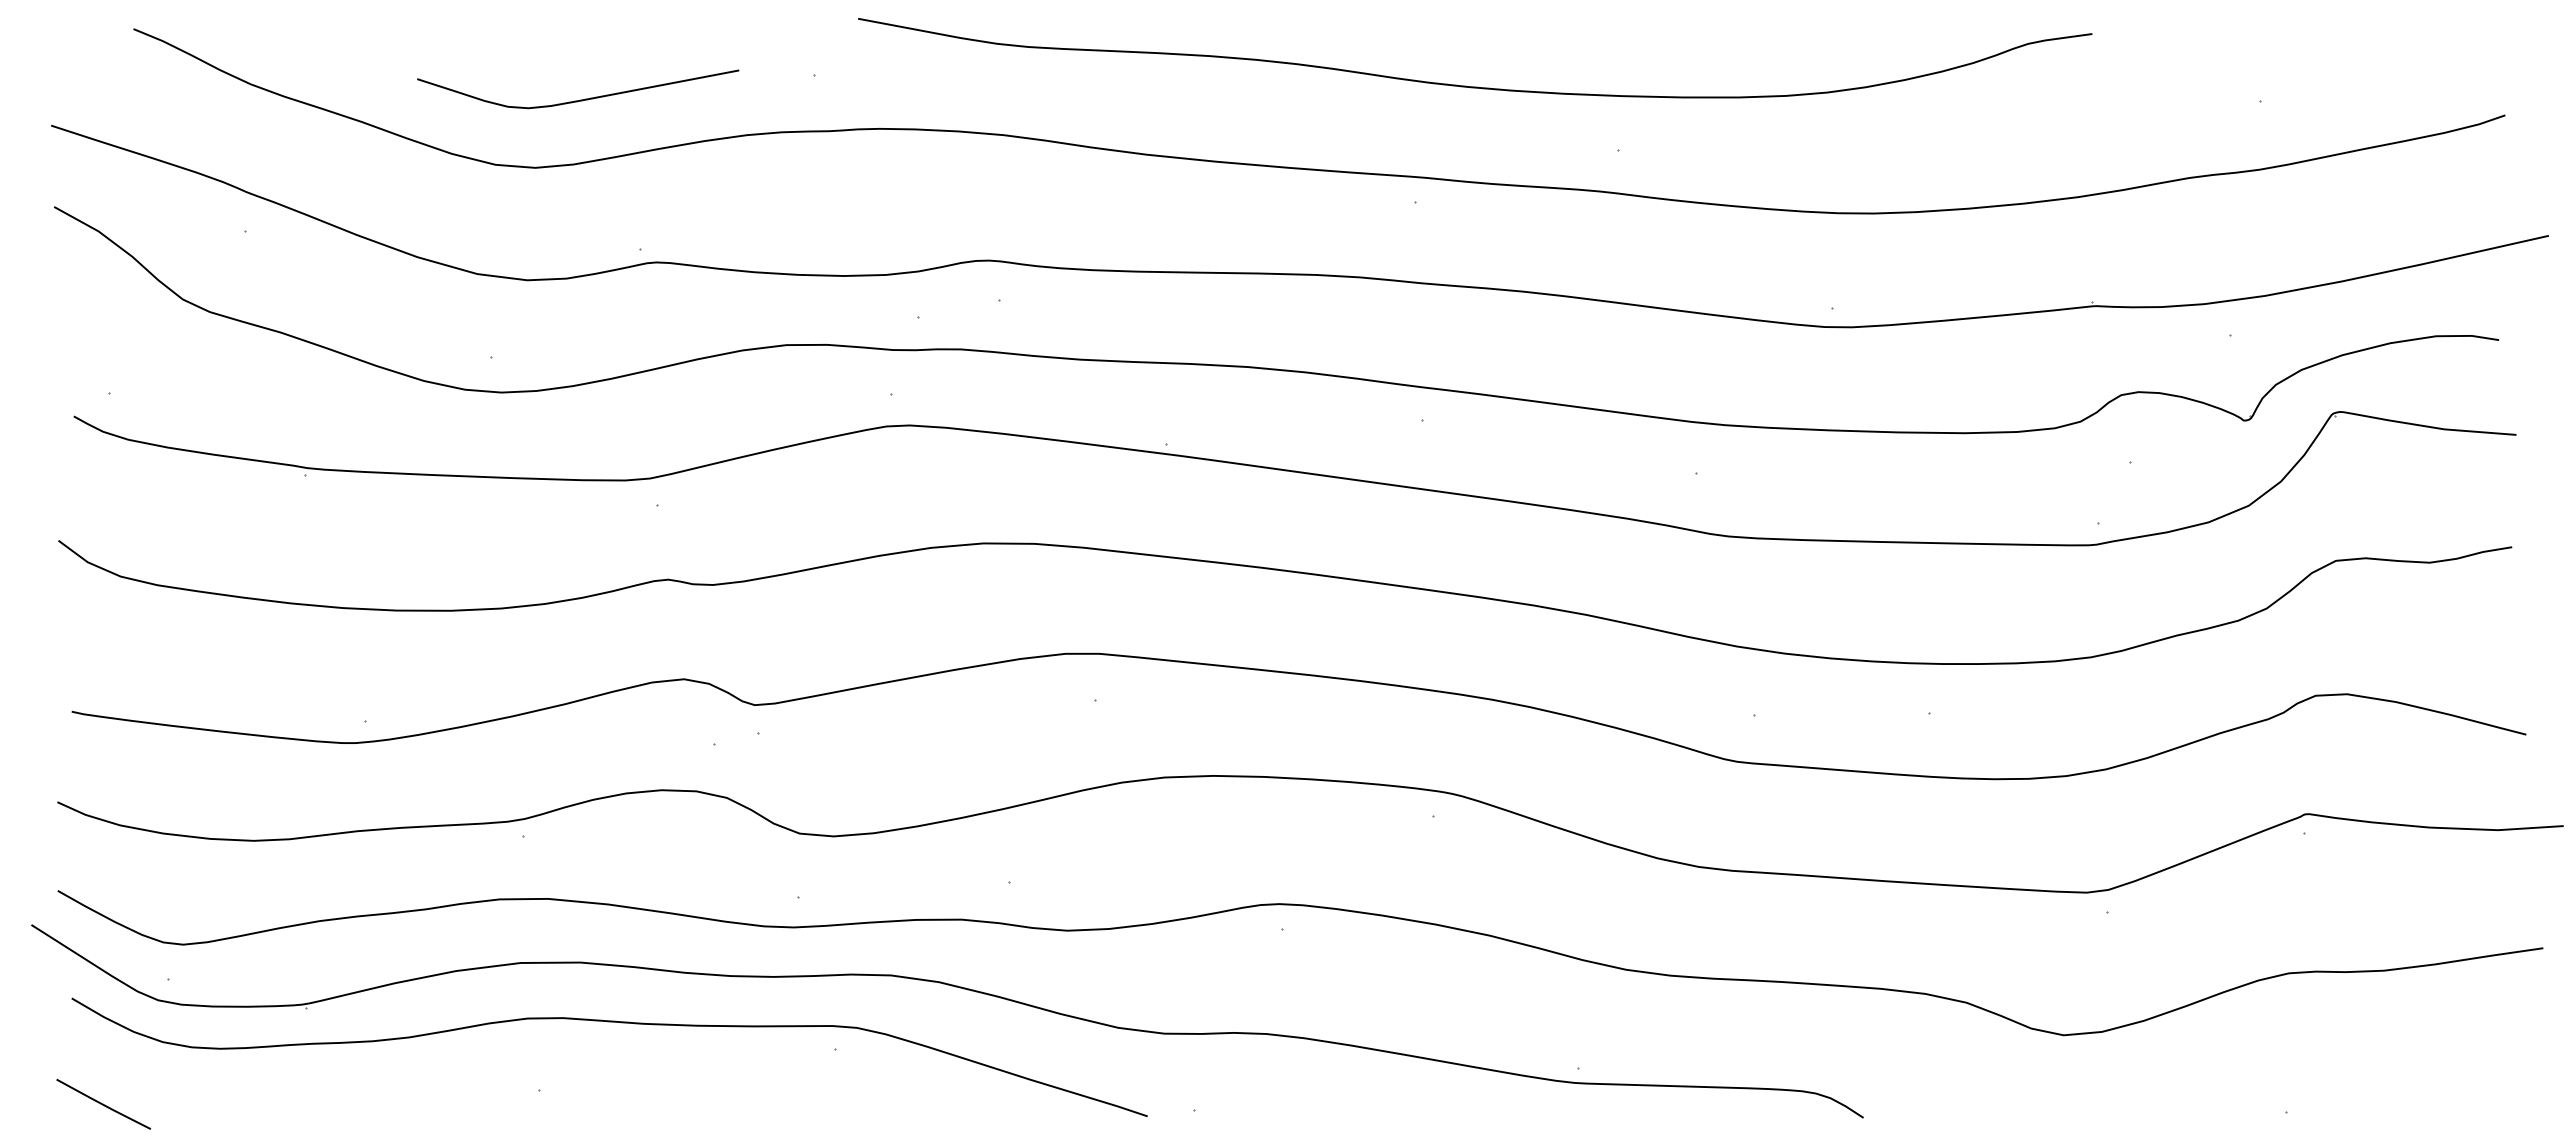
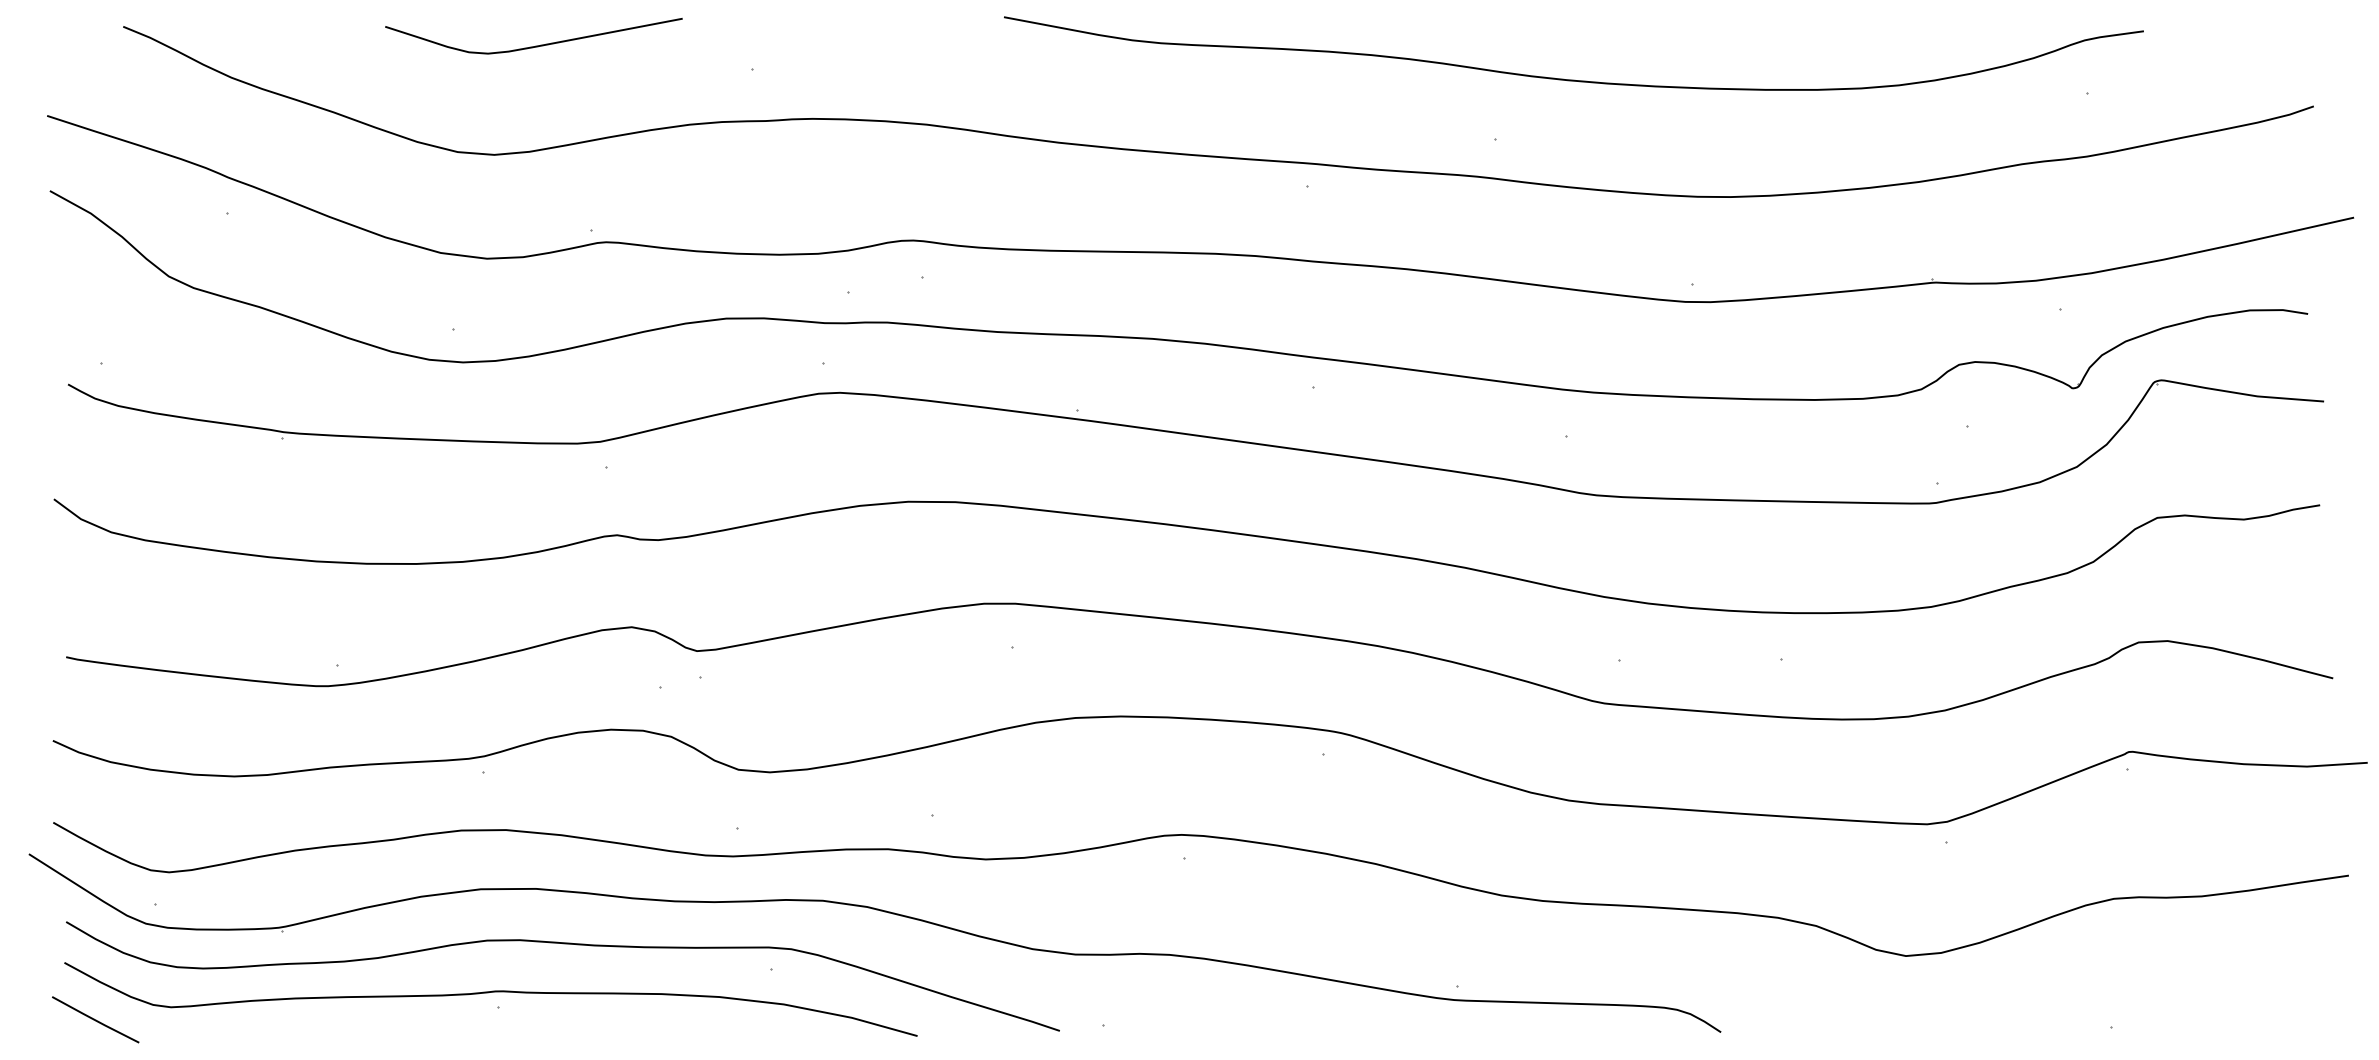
curve: (1475, 86) -> (1574, 79), moved
curve: (580, 99) -> (536, 45), moved
curve: (531, 1075) -> (490, 993), added

